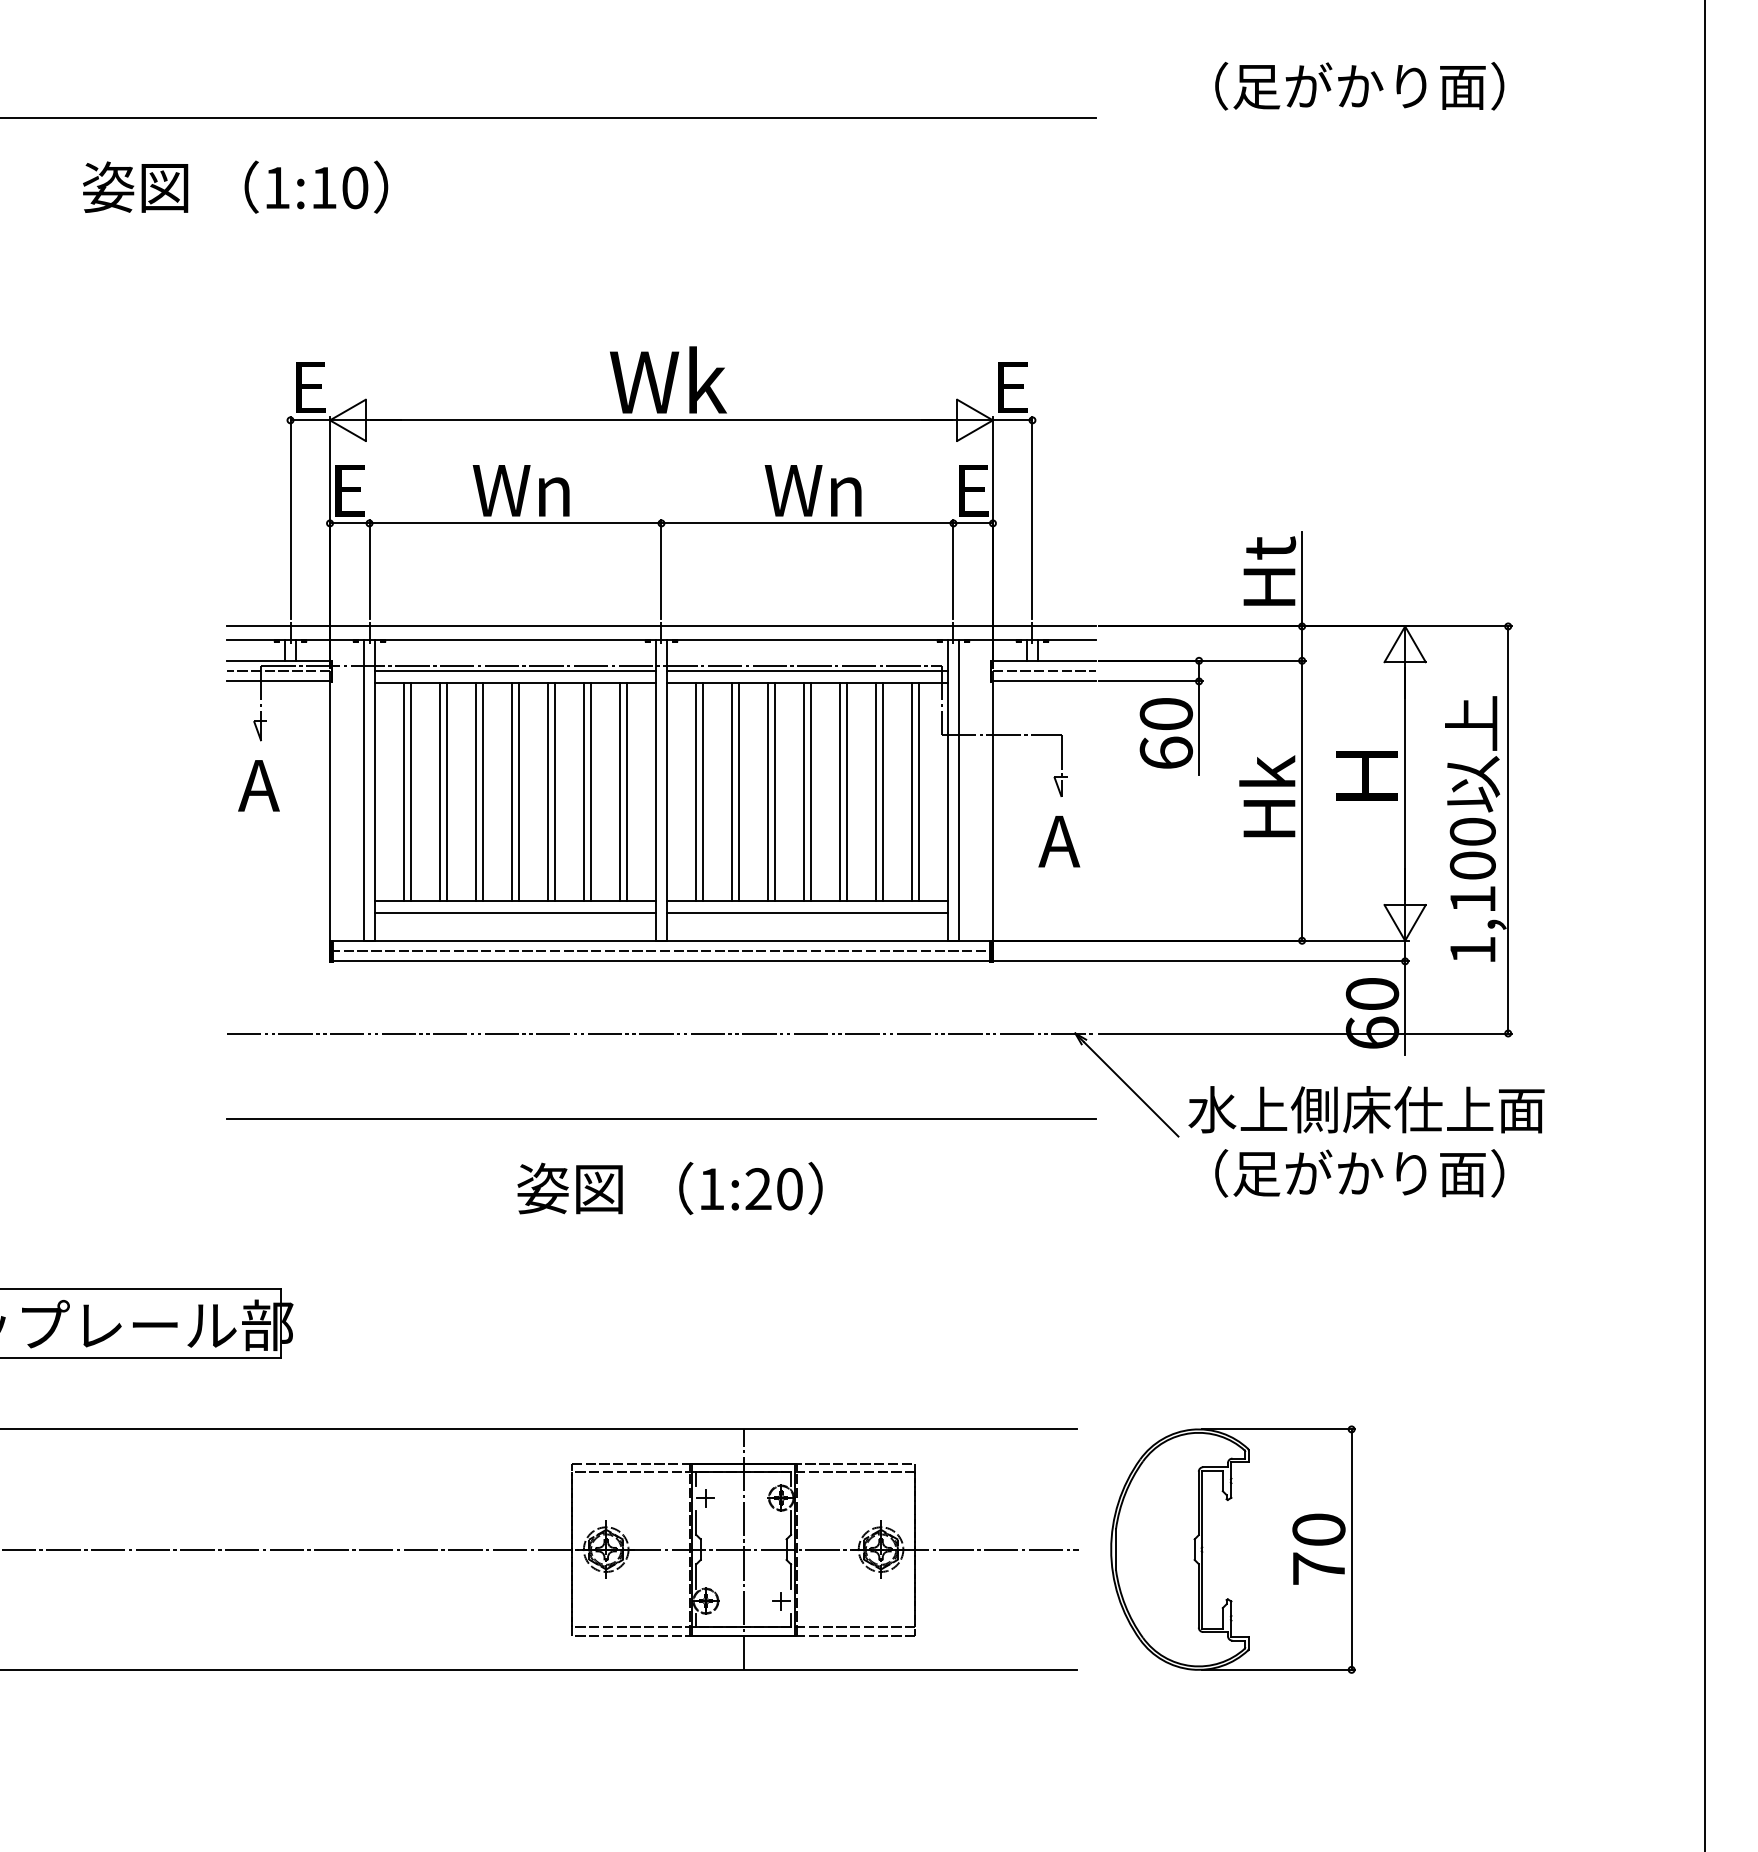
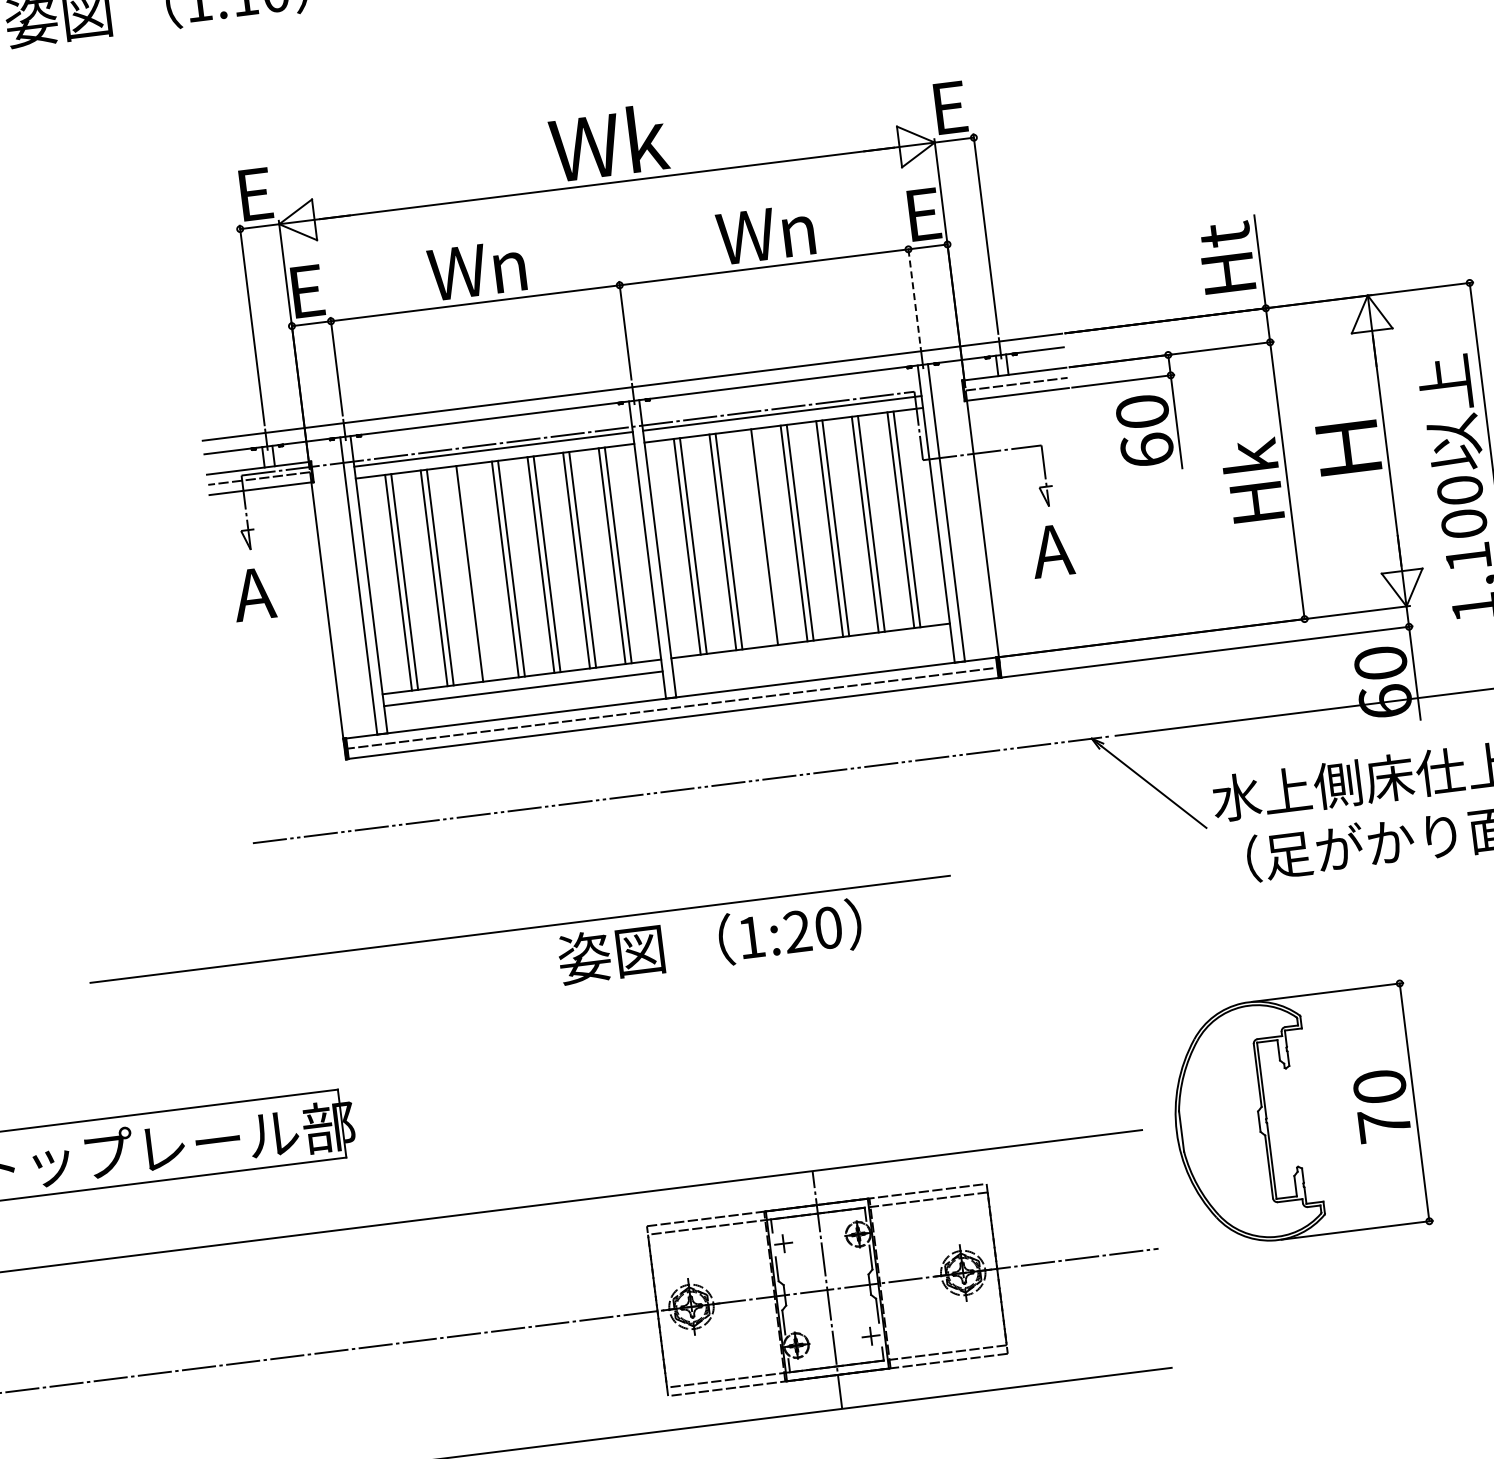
line: (953, 568) -> (914, 293), solid -> dashed
line: (482, 792) -> (475, 573), removed
line: (768, 792) -> (758, 538), removed
line: (807, 913) -> (812, 653), removed
line: (661, 1118) -> (520, 928), moved
part: (1232, 1549) -> (1296, 1116), moved

